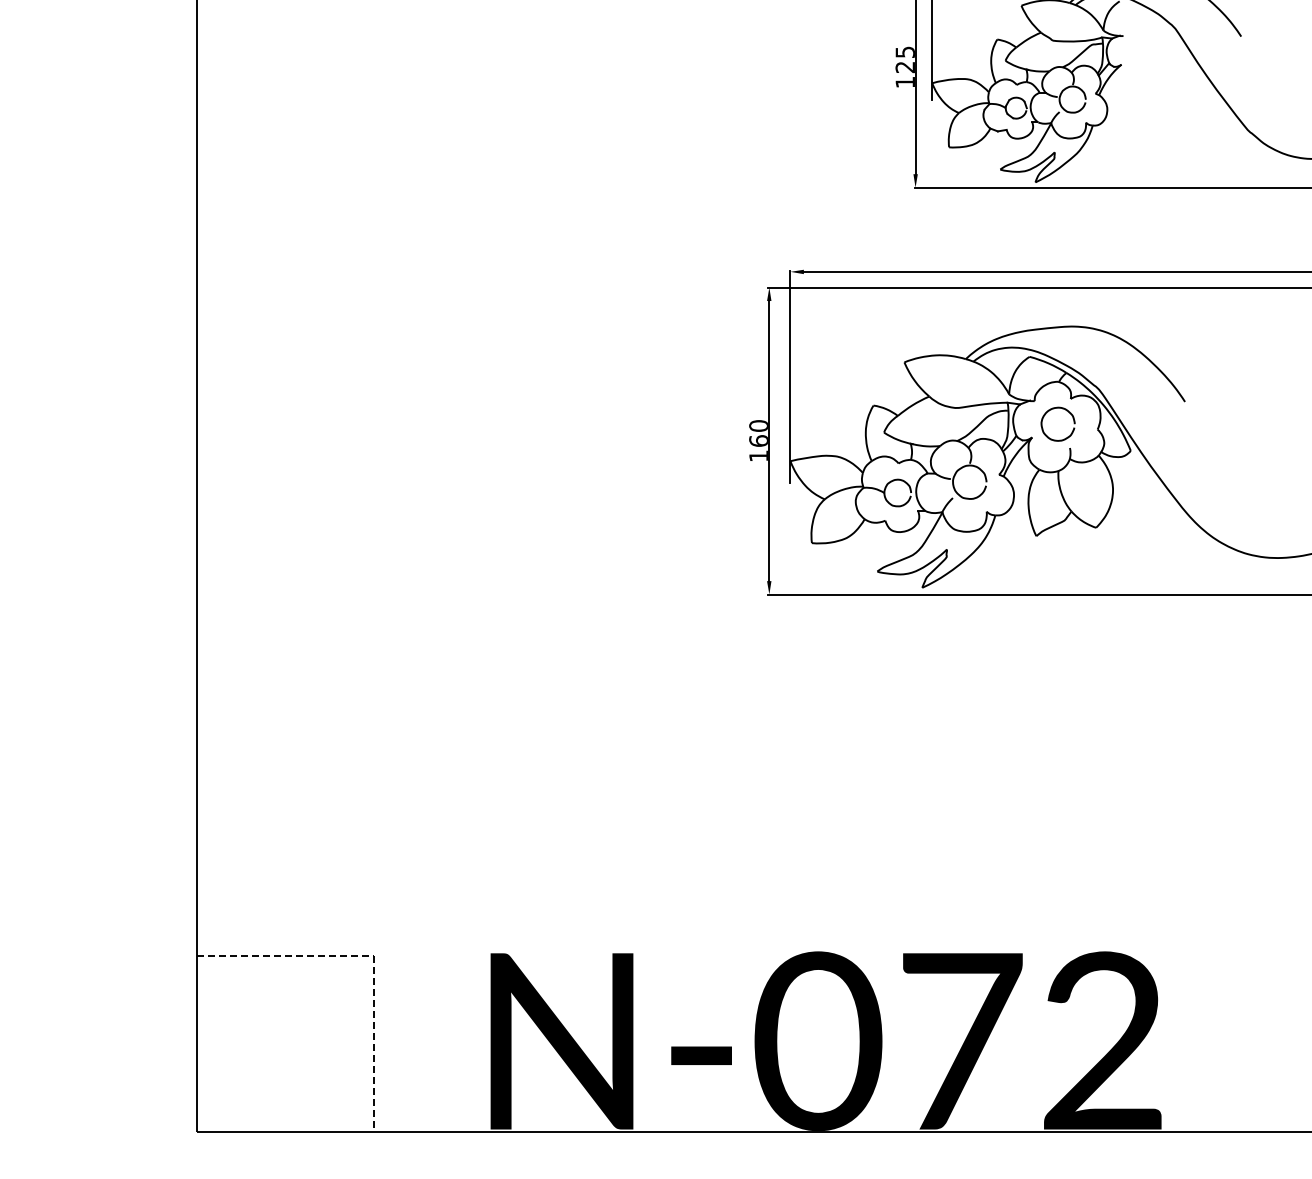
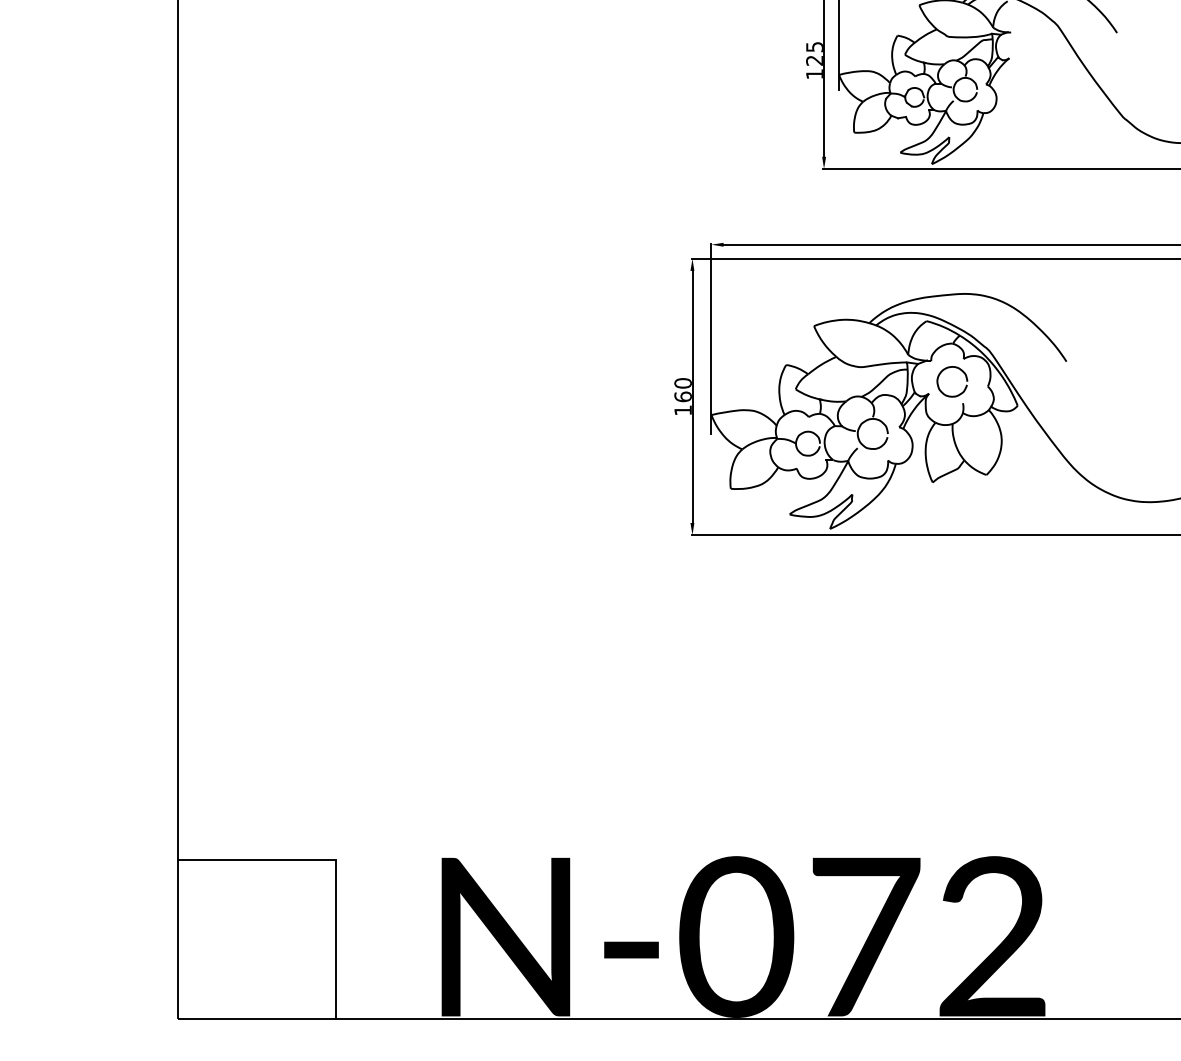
line: (373, 955) -> (336, 859), dashed -> solid

